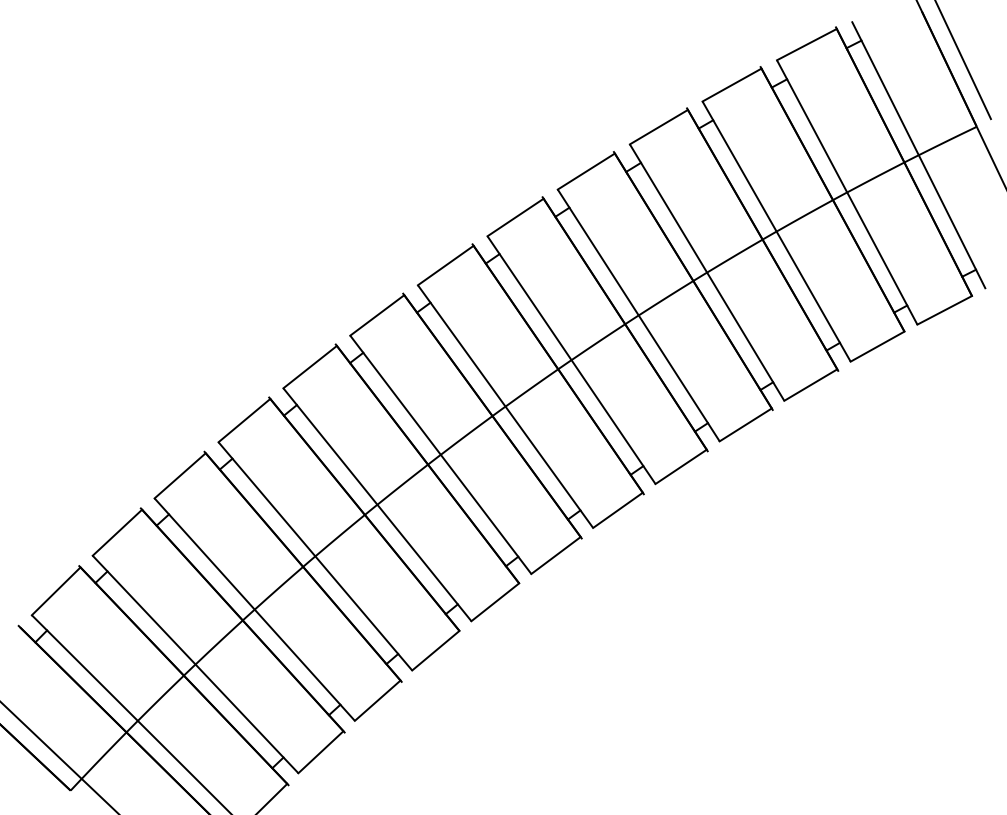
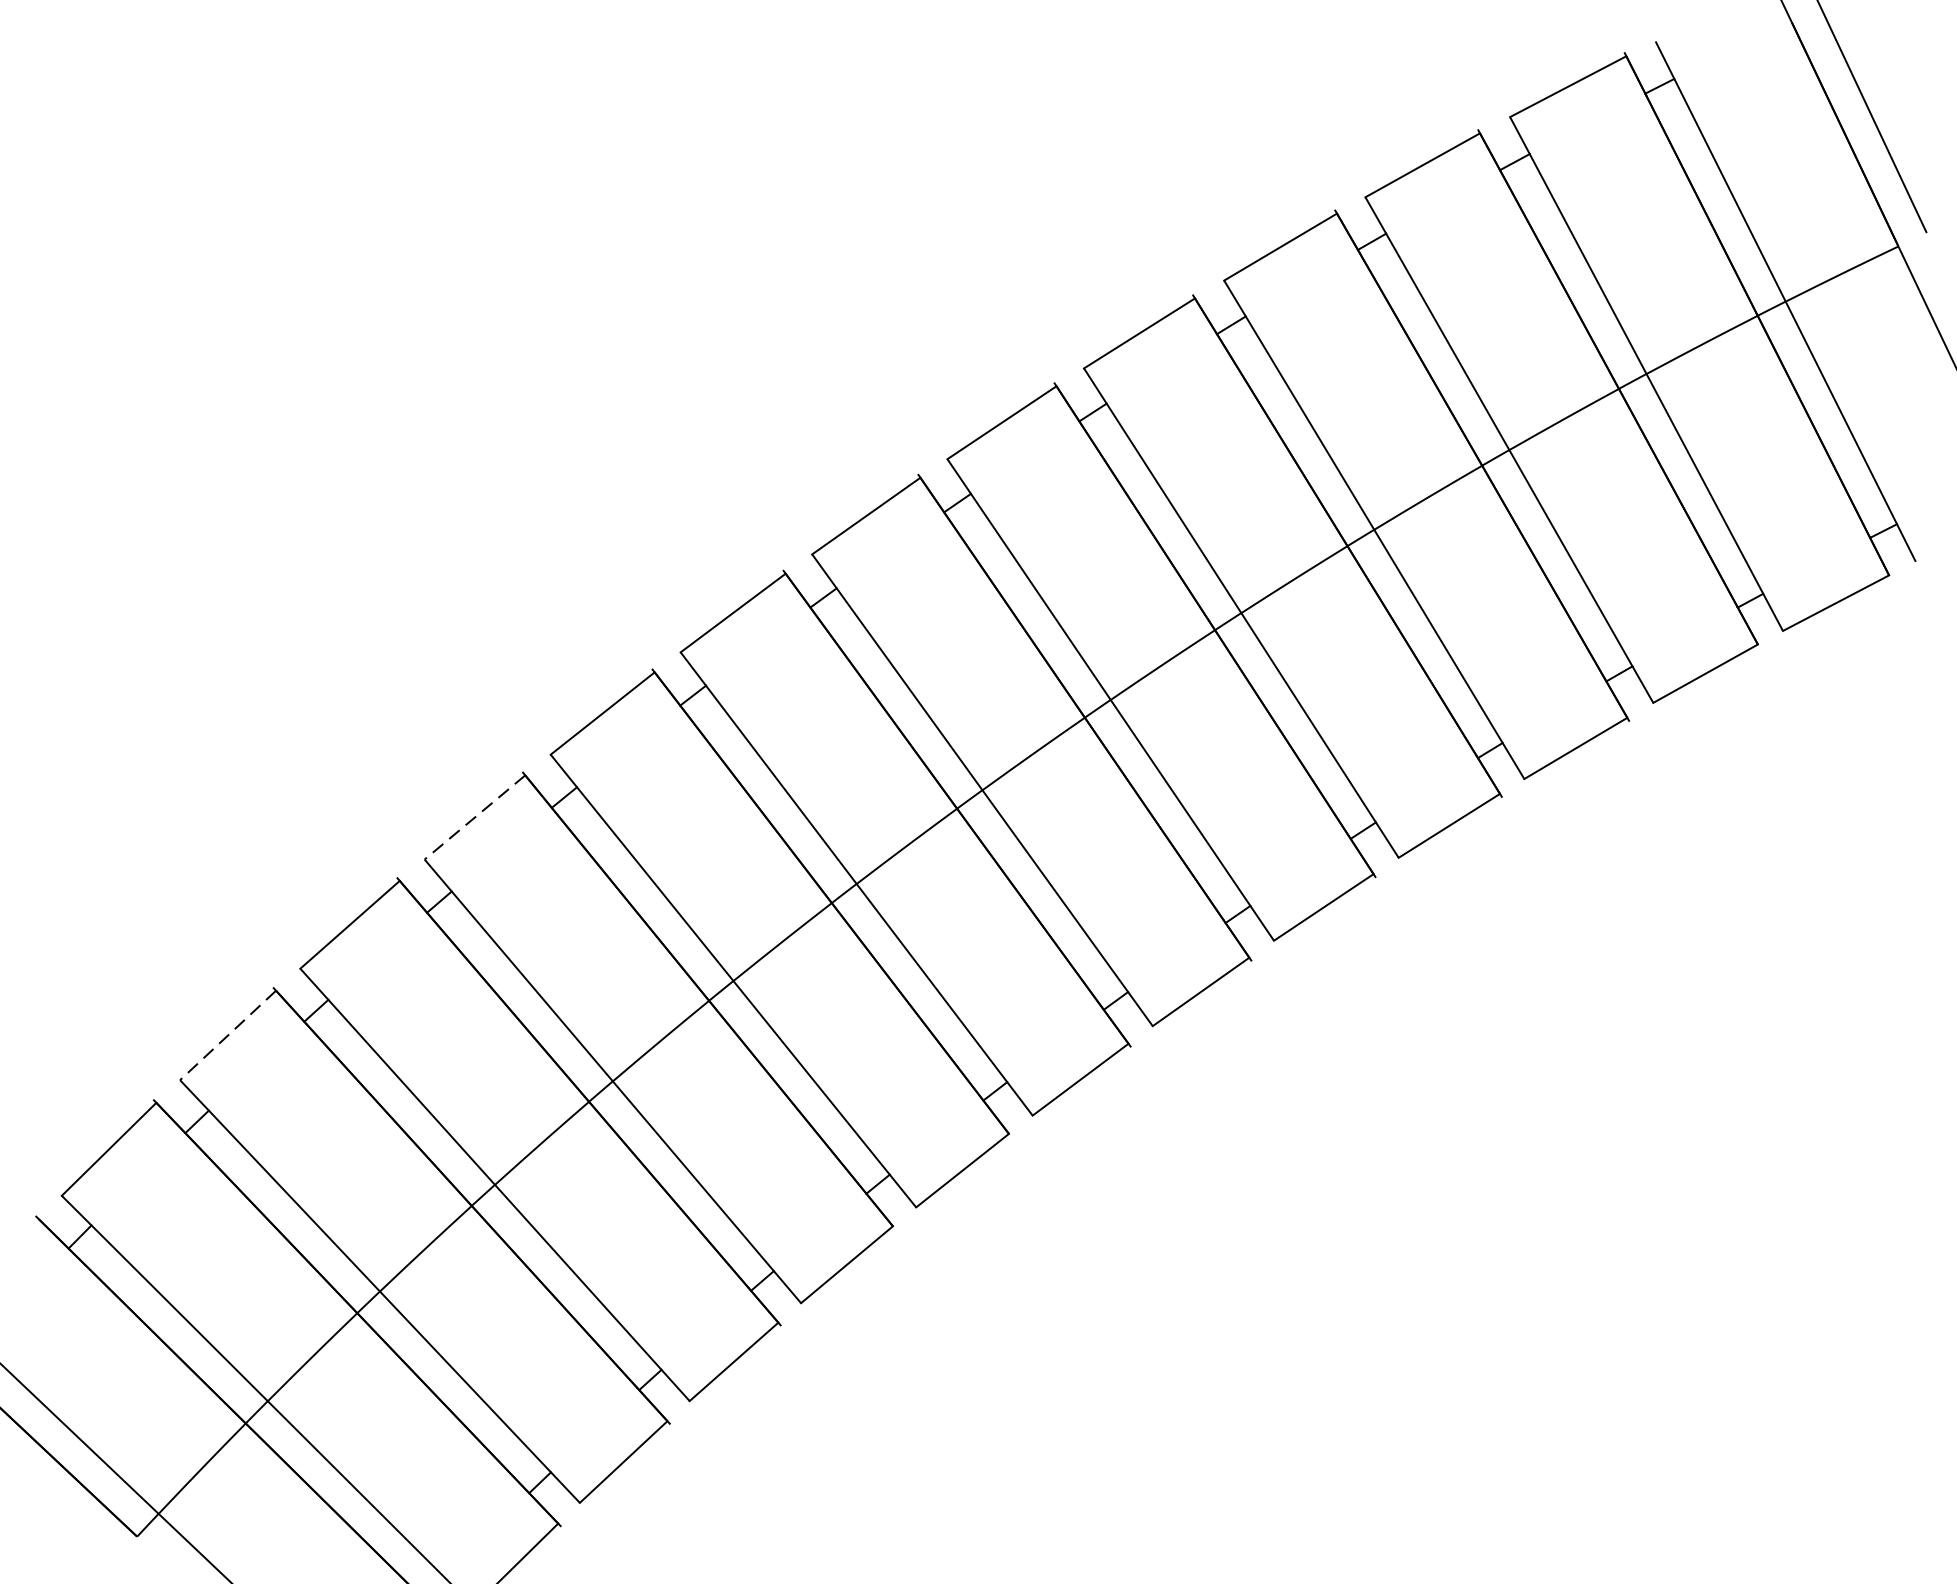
line: (244, 420) -> (475, 817), solid -> dashed
line: (117, 532) -> (228, 1034), solid -> dashed

